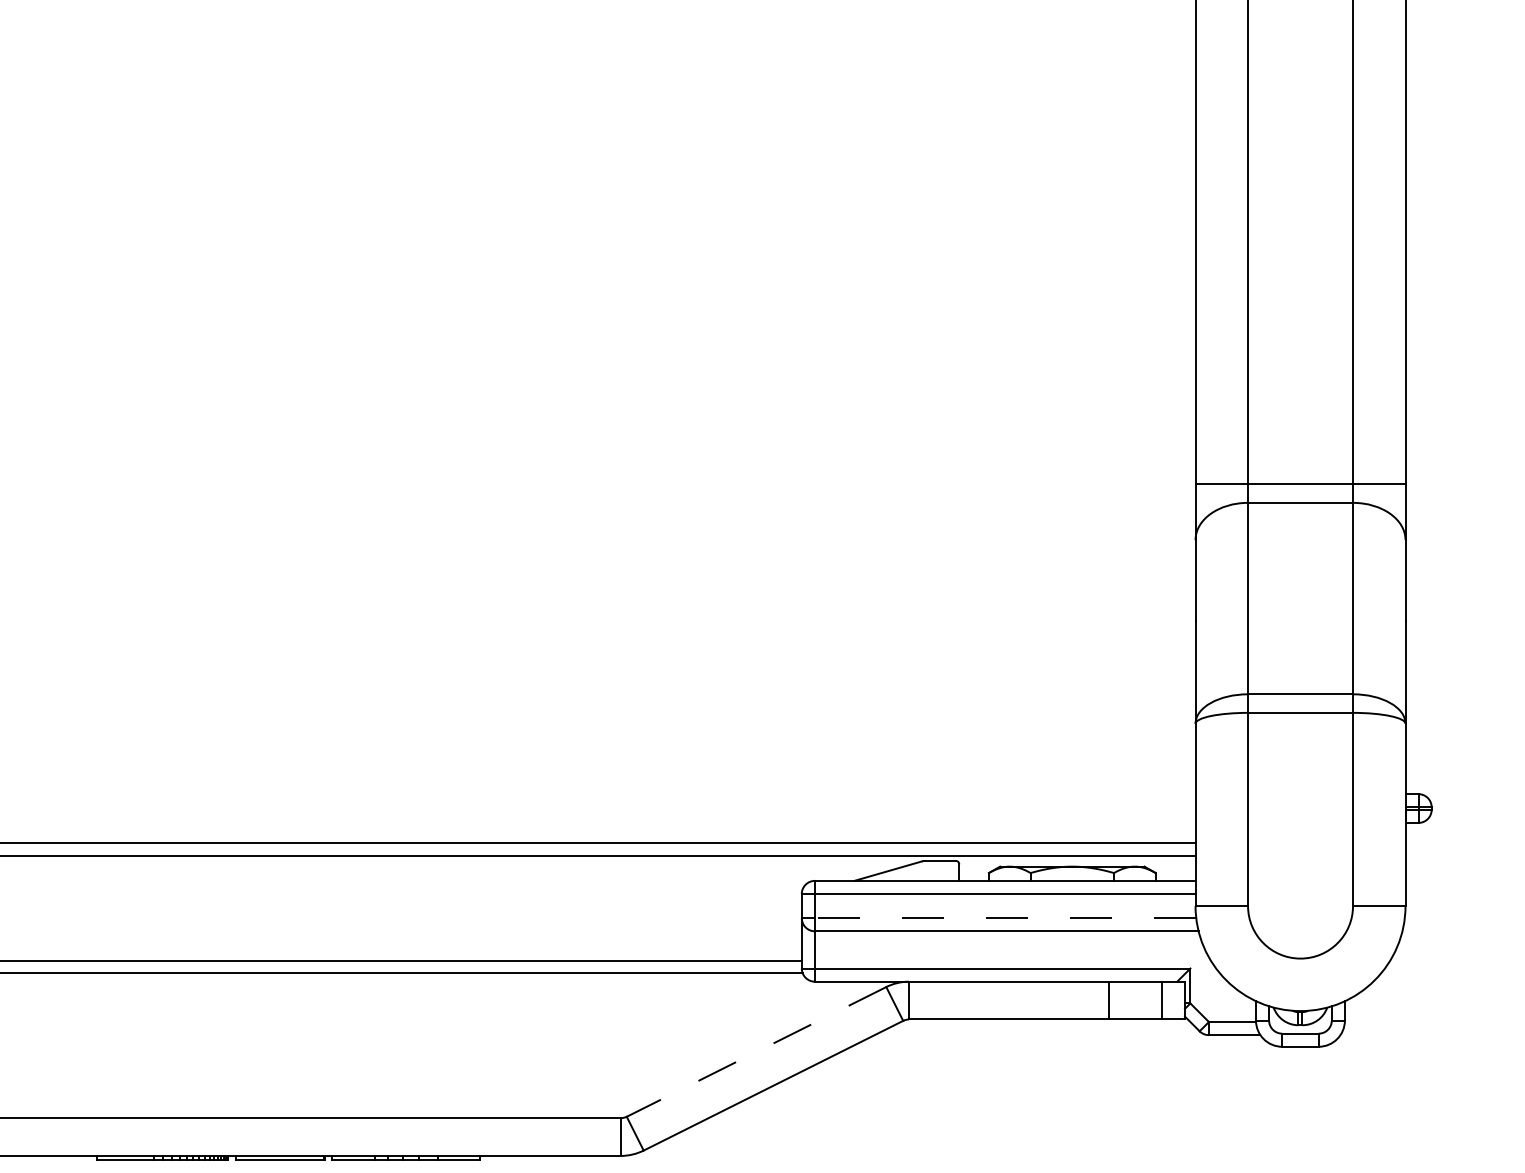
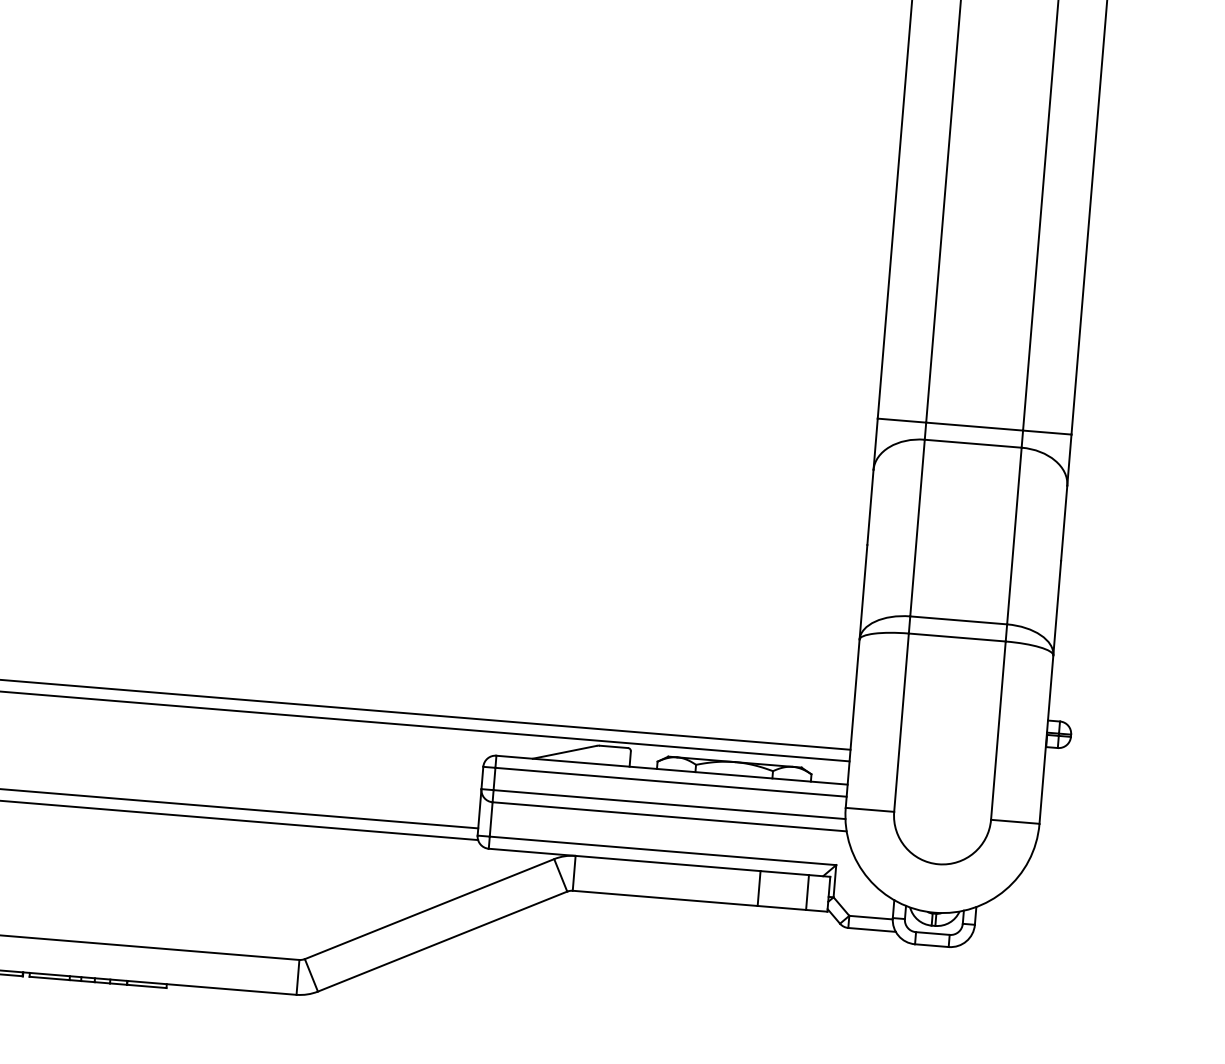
line: (1005, 918) -> (669, 804), dashed -> solid
line: (756, 1052) -> (429, 909), dashed -> solid

